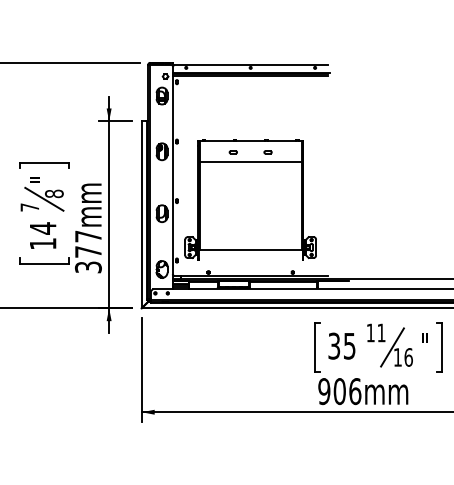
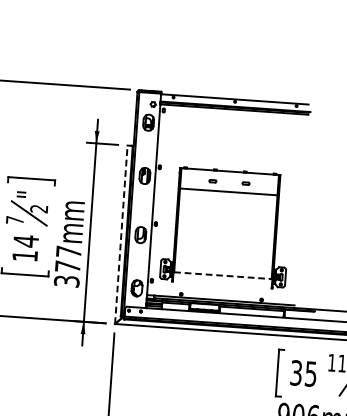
text: (54, 193) -> (39, 208), 8 -> 2
line: (141, 214) -> (121, 234), solid -> dashed
line: (251, 250) -> (223, 276), solid -> dashed

